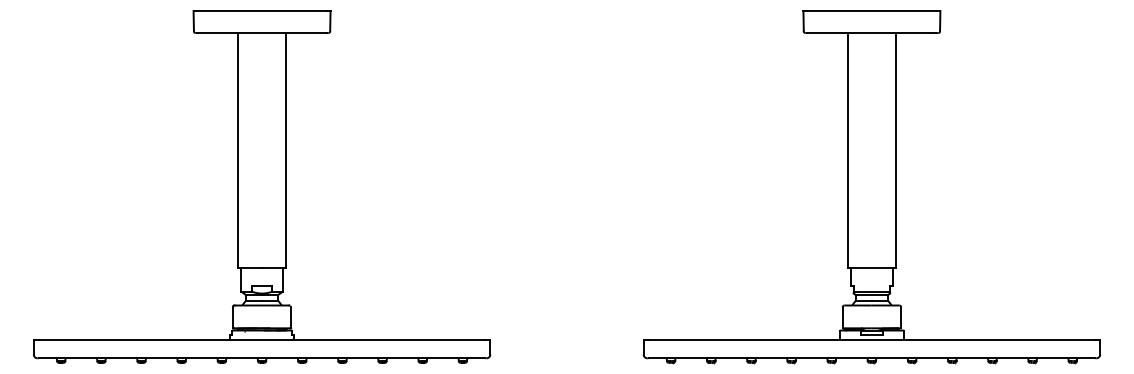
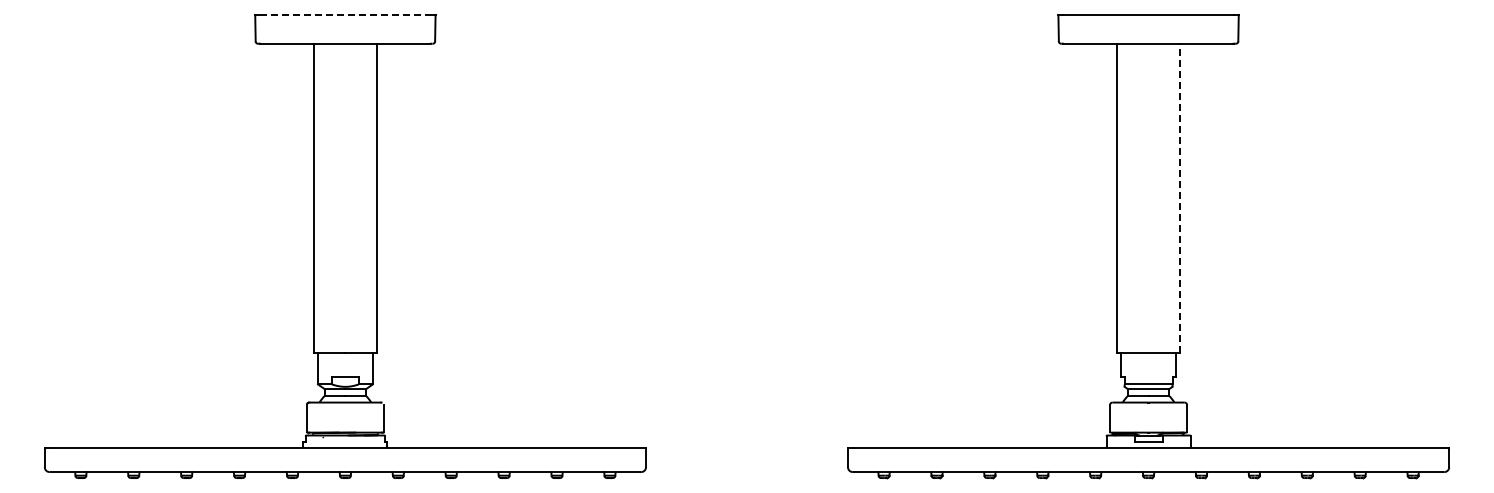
line: (262, 10) -> (345, 14), solid -> dashed
line: (895, 150) -> (1179, 198), solid -> dashed

